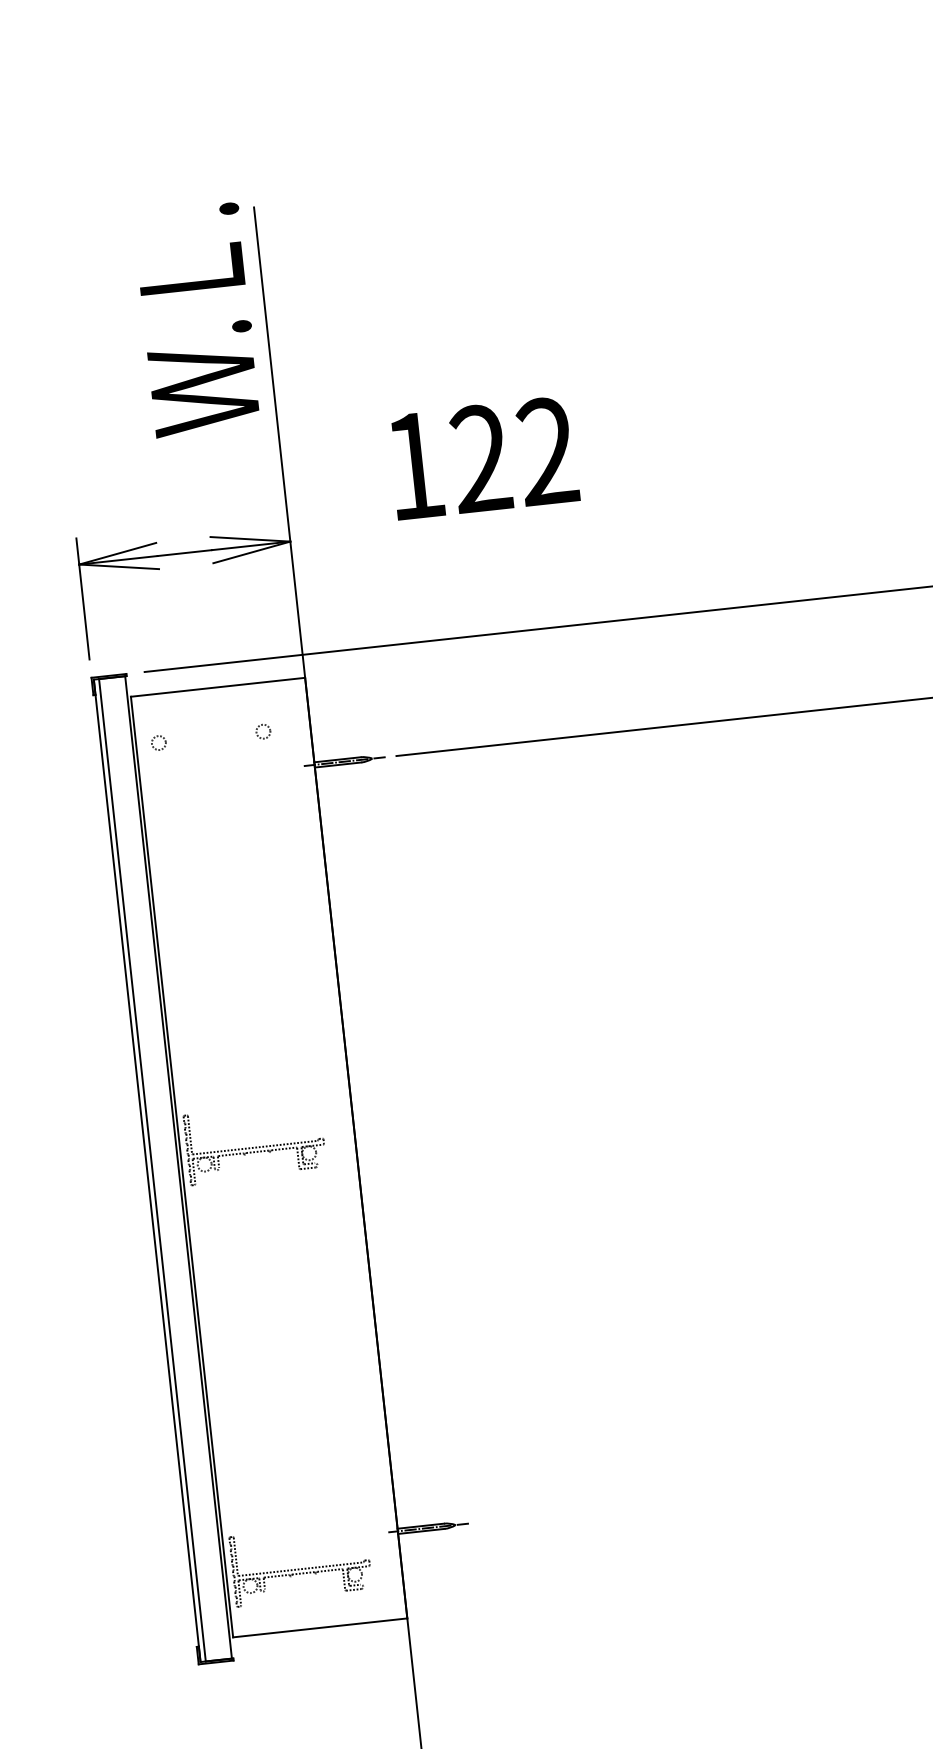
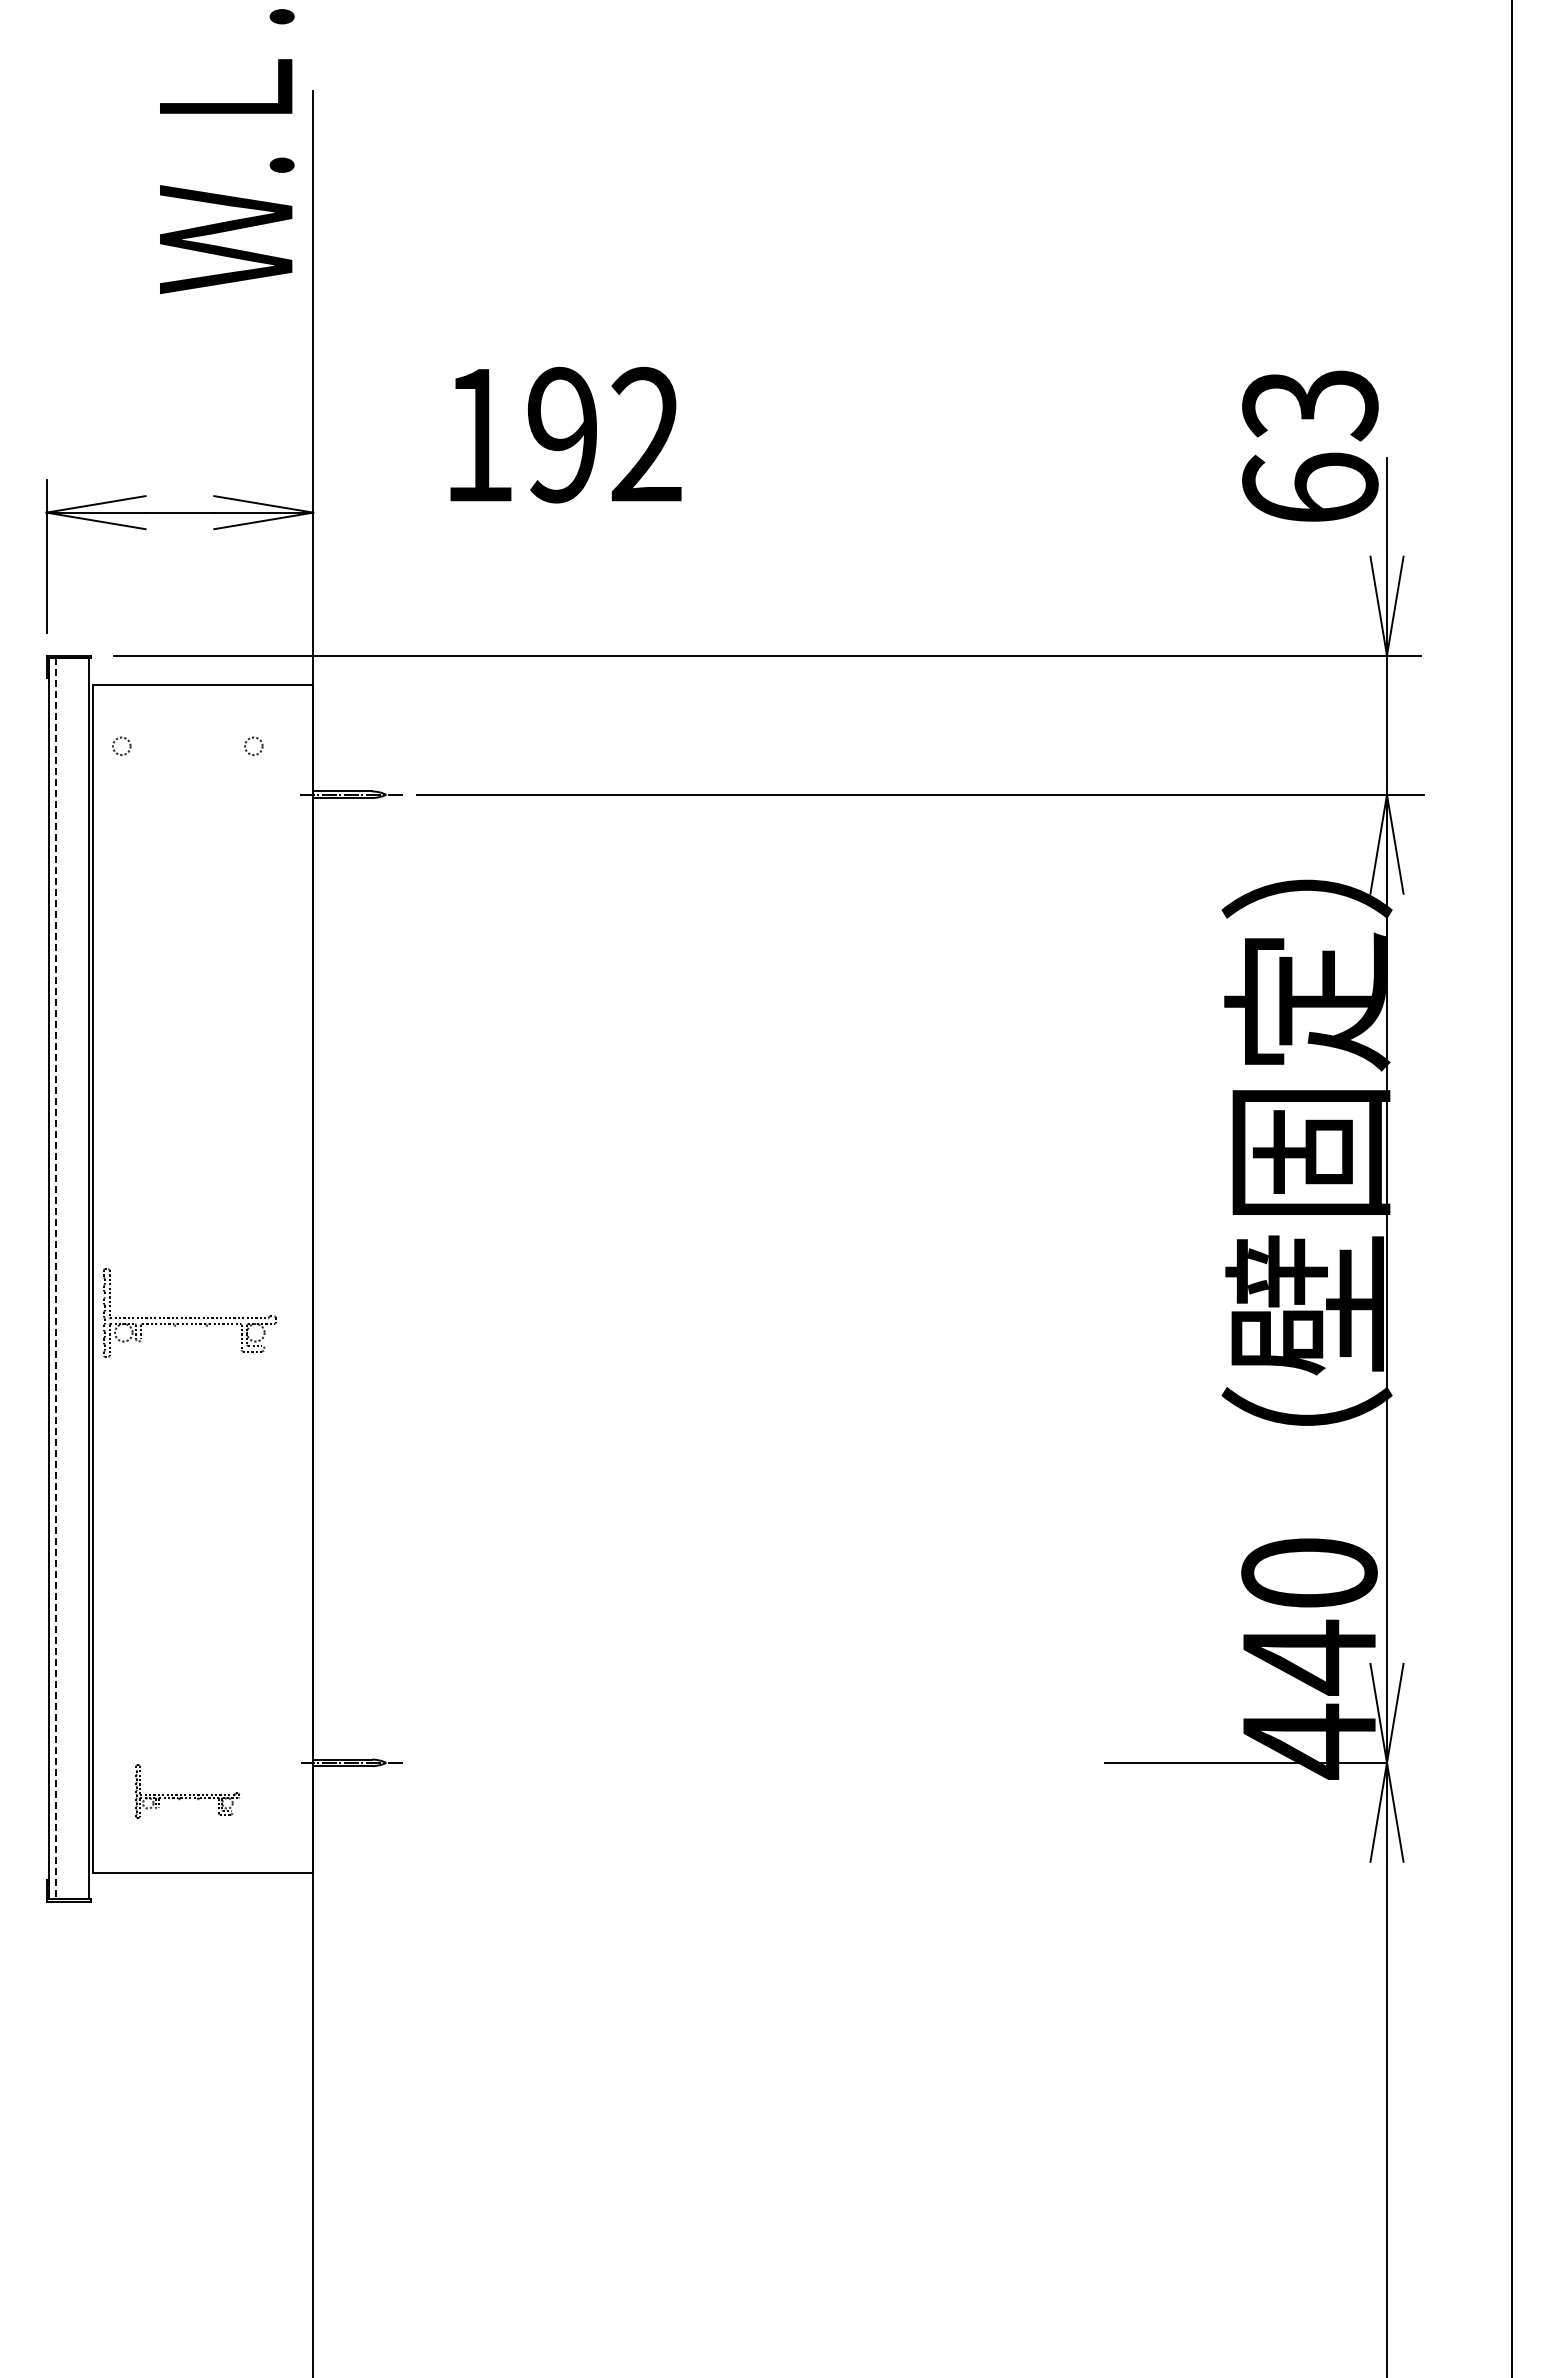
text: (197, 320) -> (227, 151), moved
text: (481, 459) -> (562, 435), 122 -> 192
part: (254, 1142) -> (189, 1312), moved
line: (152, 1170) -> (55, 1279), solid -> dashed
part: (300, 1564) -> (187, 1791), size x0.6

